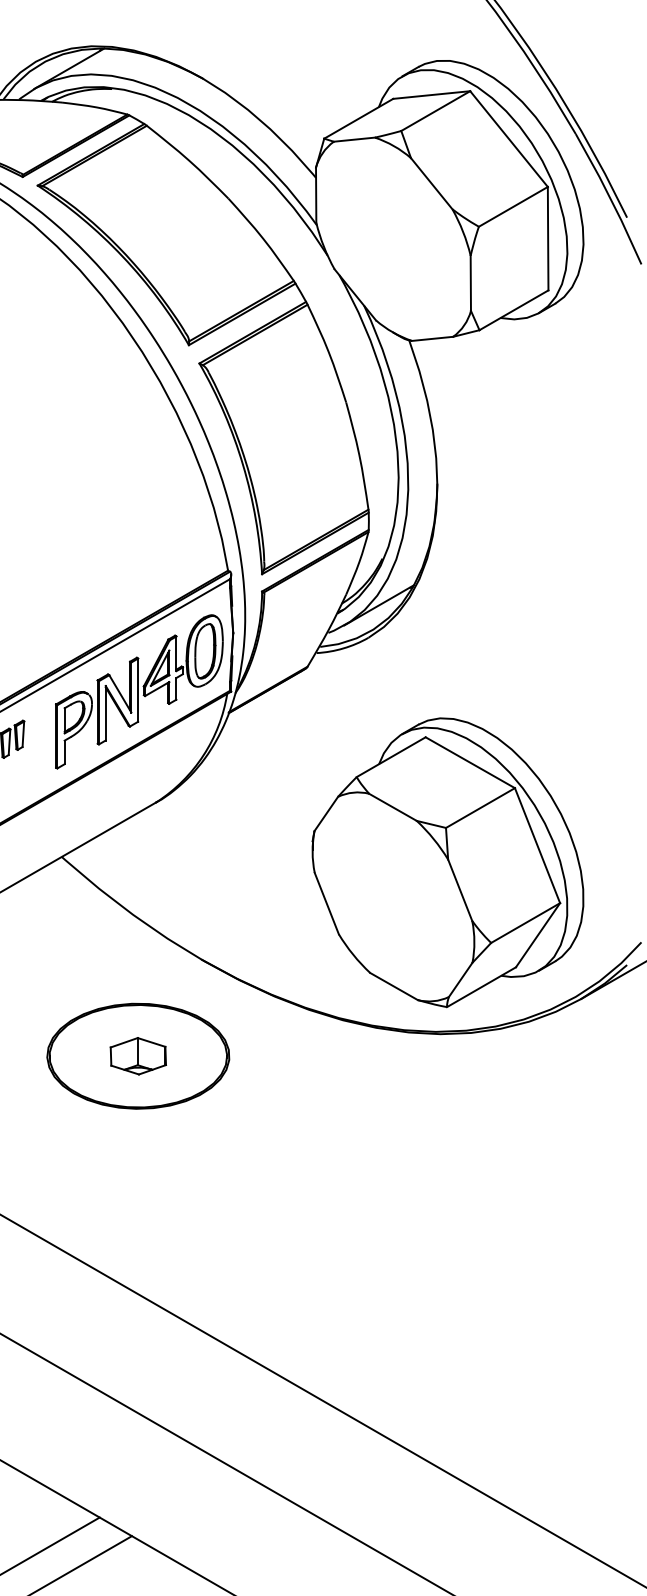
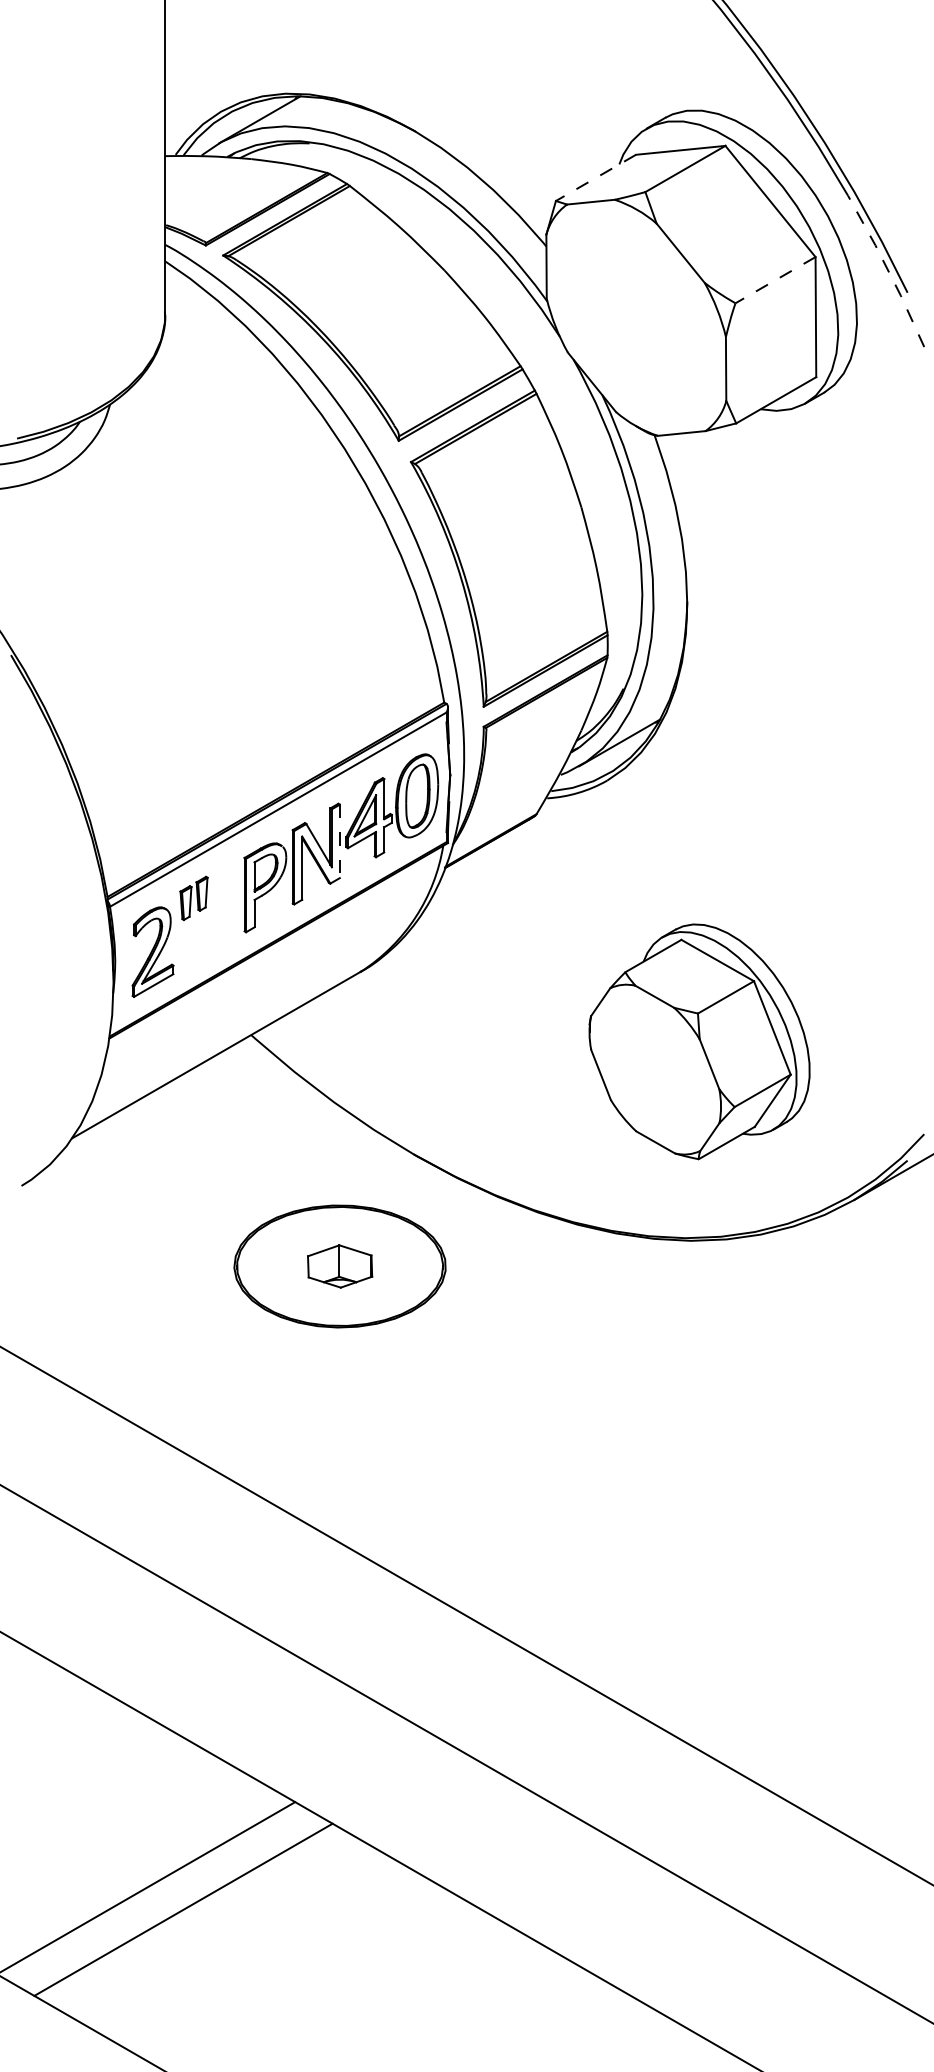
line: (358, 119) -> (595, 178), solid -> dashed
line: (609, 198) -> (887, 270), solid -> dashed
line: (513, 207) -> (775, 280), solid -> dashed
line: (137, 690) -> (339, 841), solid -> dashed
part: (447, 862) -> (699, 1041), size x0.7

